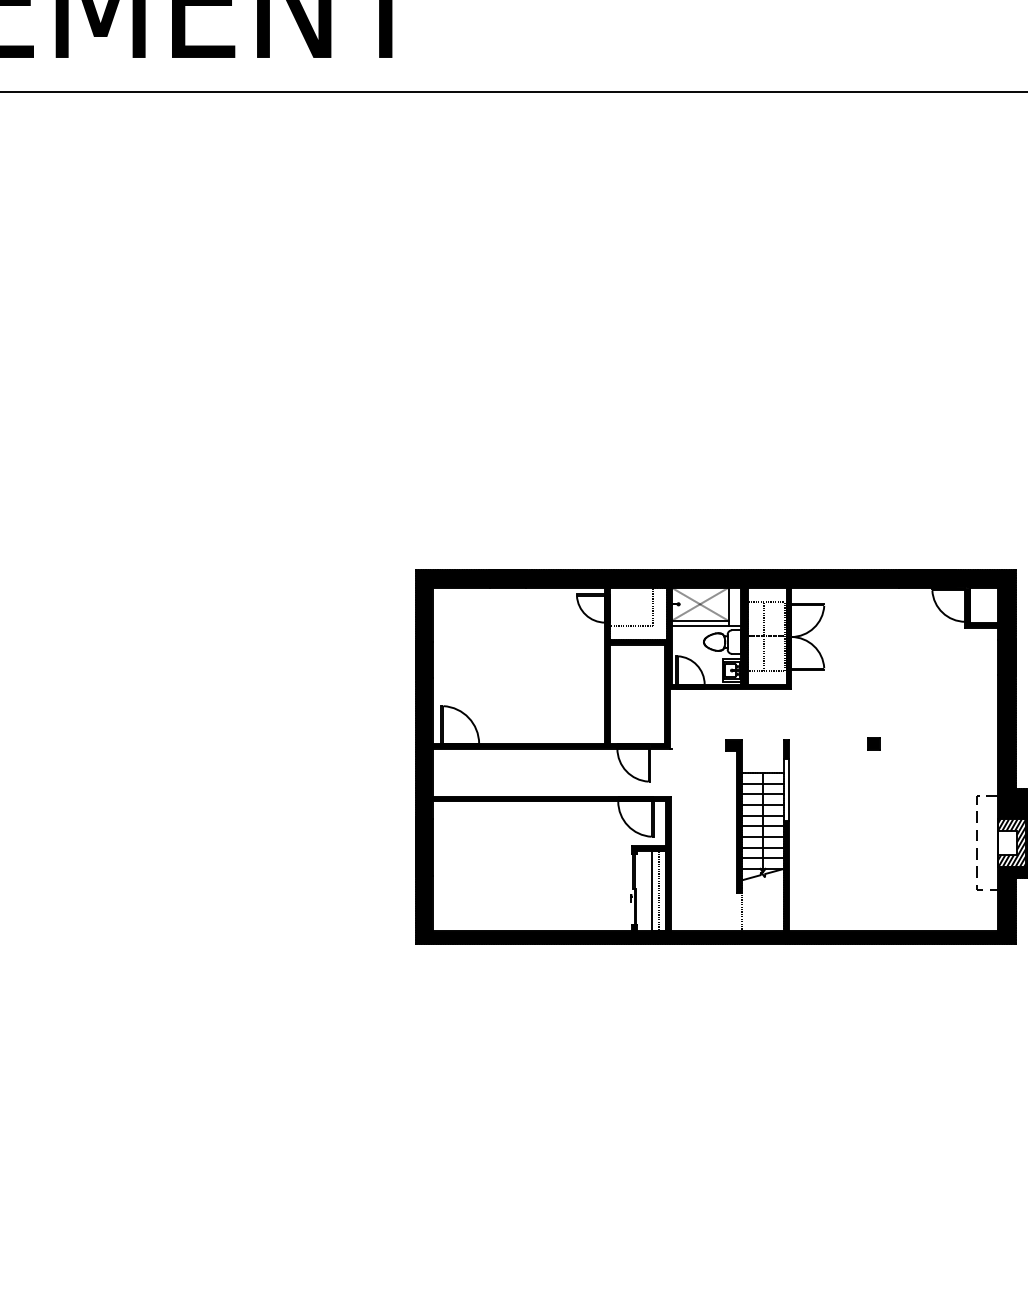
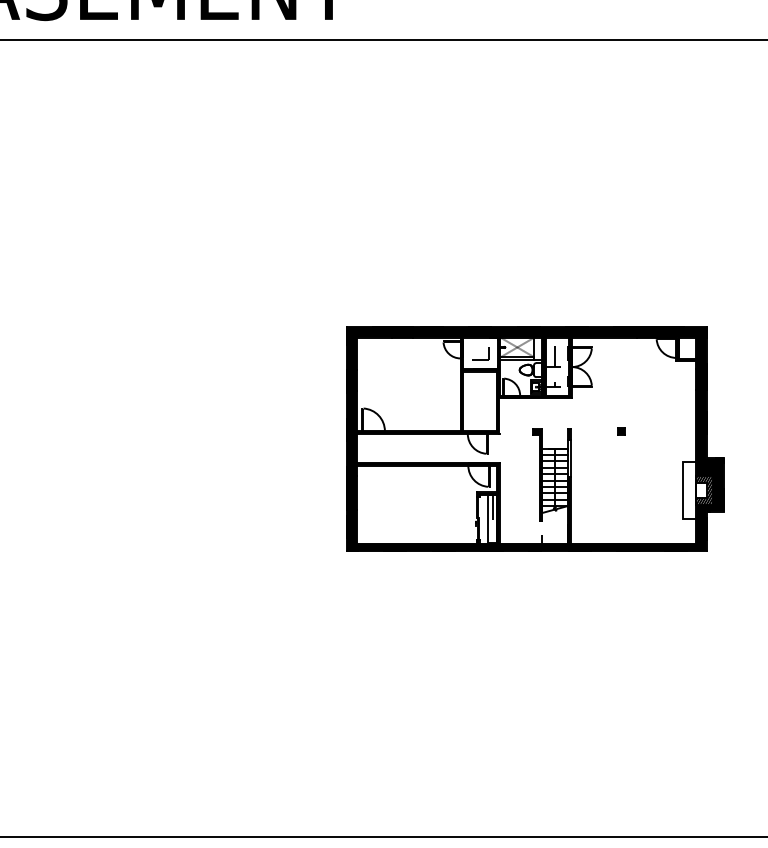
line: (977, 842) -> (683, 490), dashed -> solid

